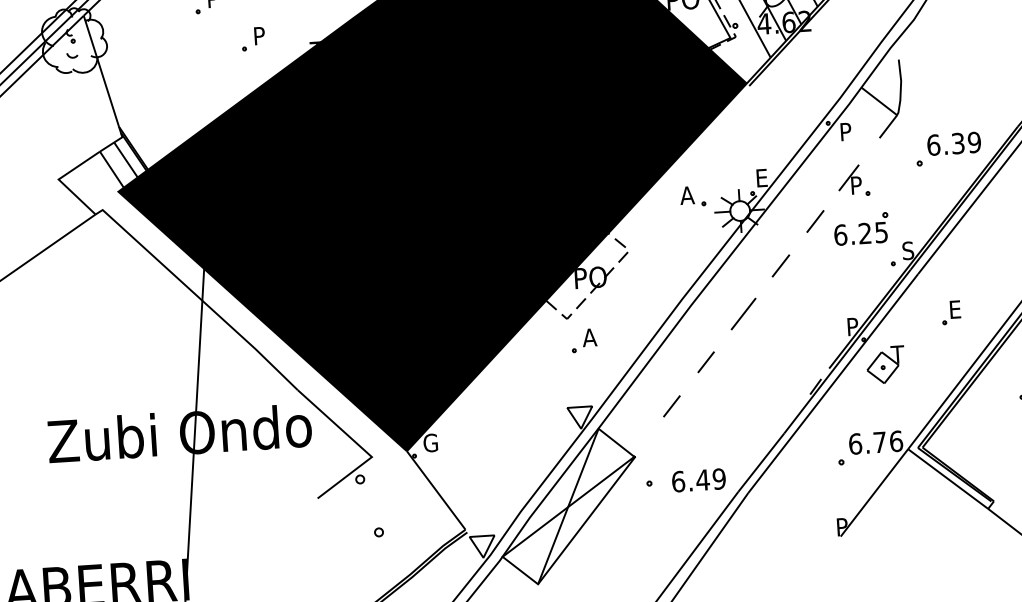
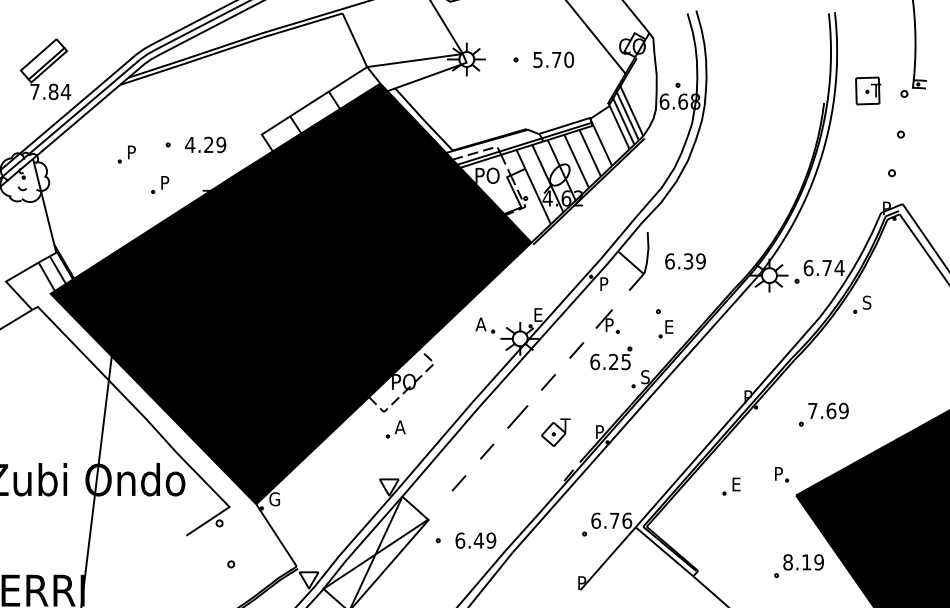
text: (954, 143) -> (685, 261), moved
part: (950, 313) -> (665, 329), moved
part: (885, 365) -> (555, 432), moved

